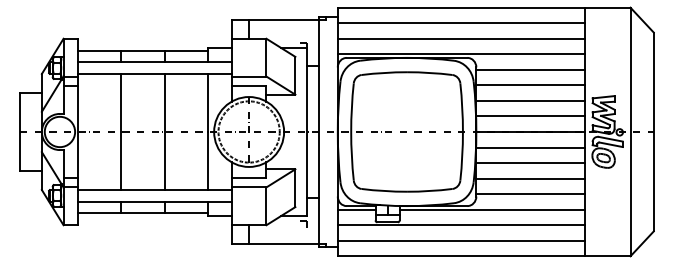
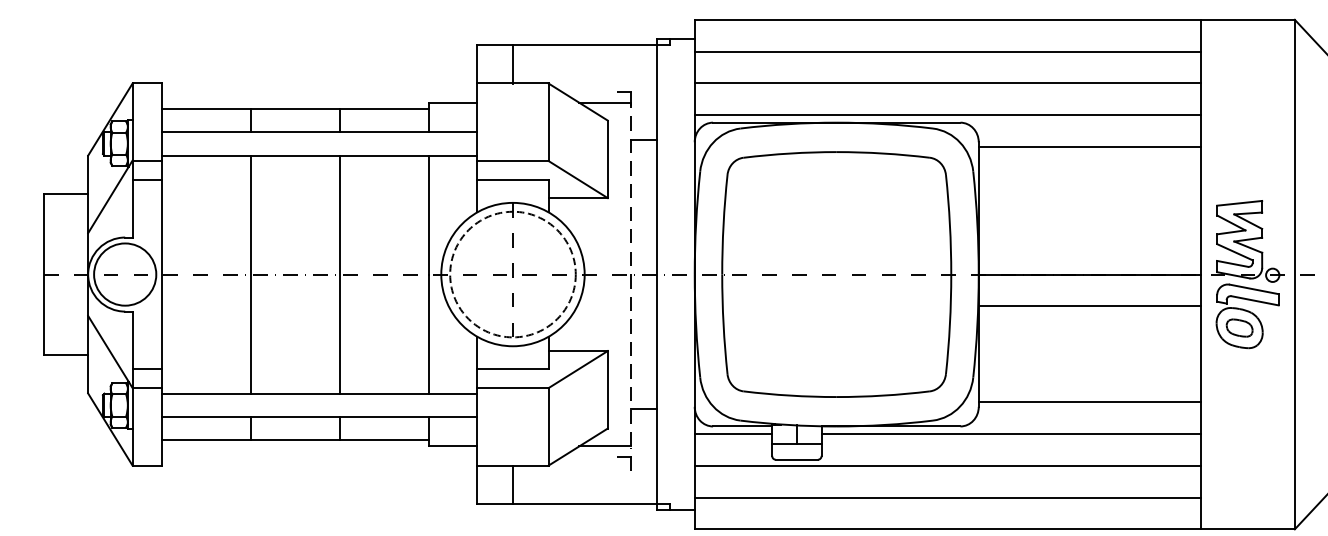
line: (530, 85) -> (1089, 179), removed
line: (530, 100) -> (1089, 210), removed
line: (530, 116) -> (1089, 242), removed
line: (306, 132) -> (630, 275), solid -> dashed
line: (530, 163) -> (1089, 339), removed
line: (530, 178) -> (1089, 369), removed

